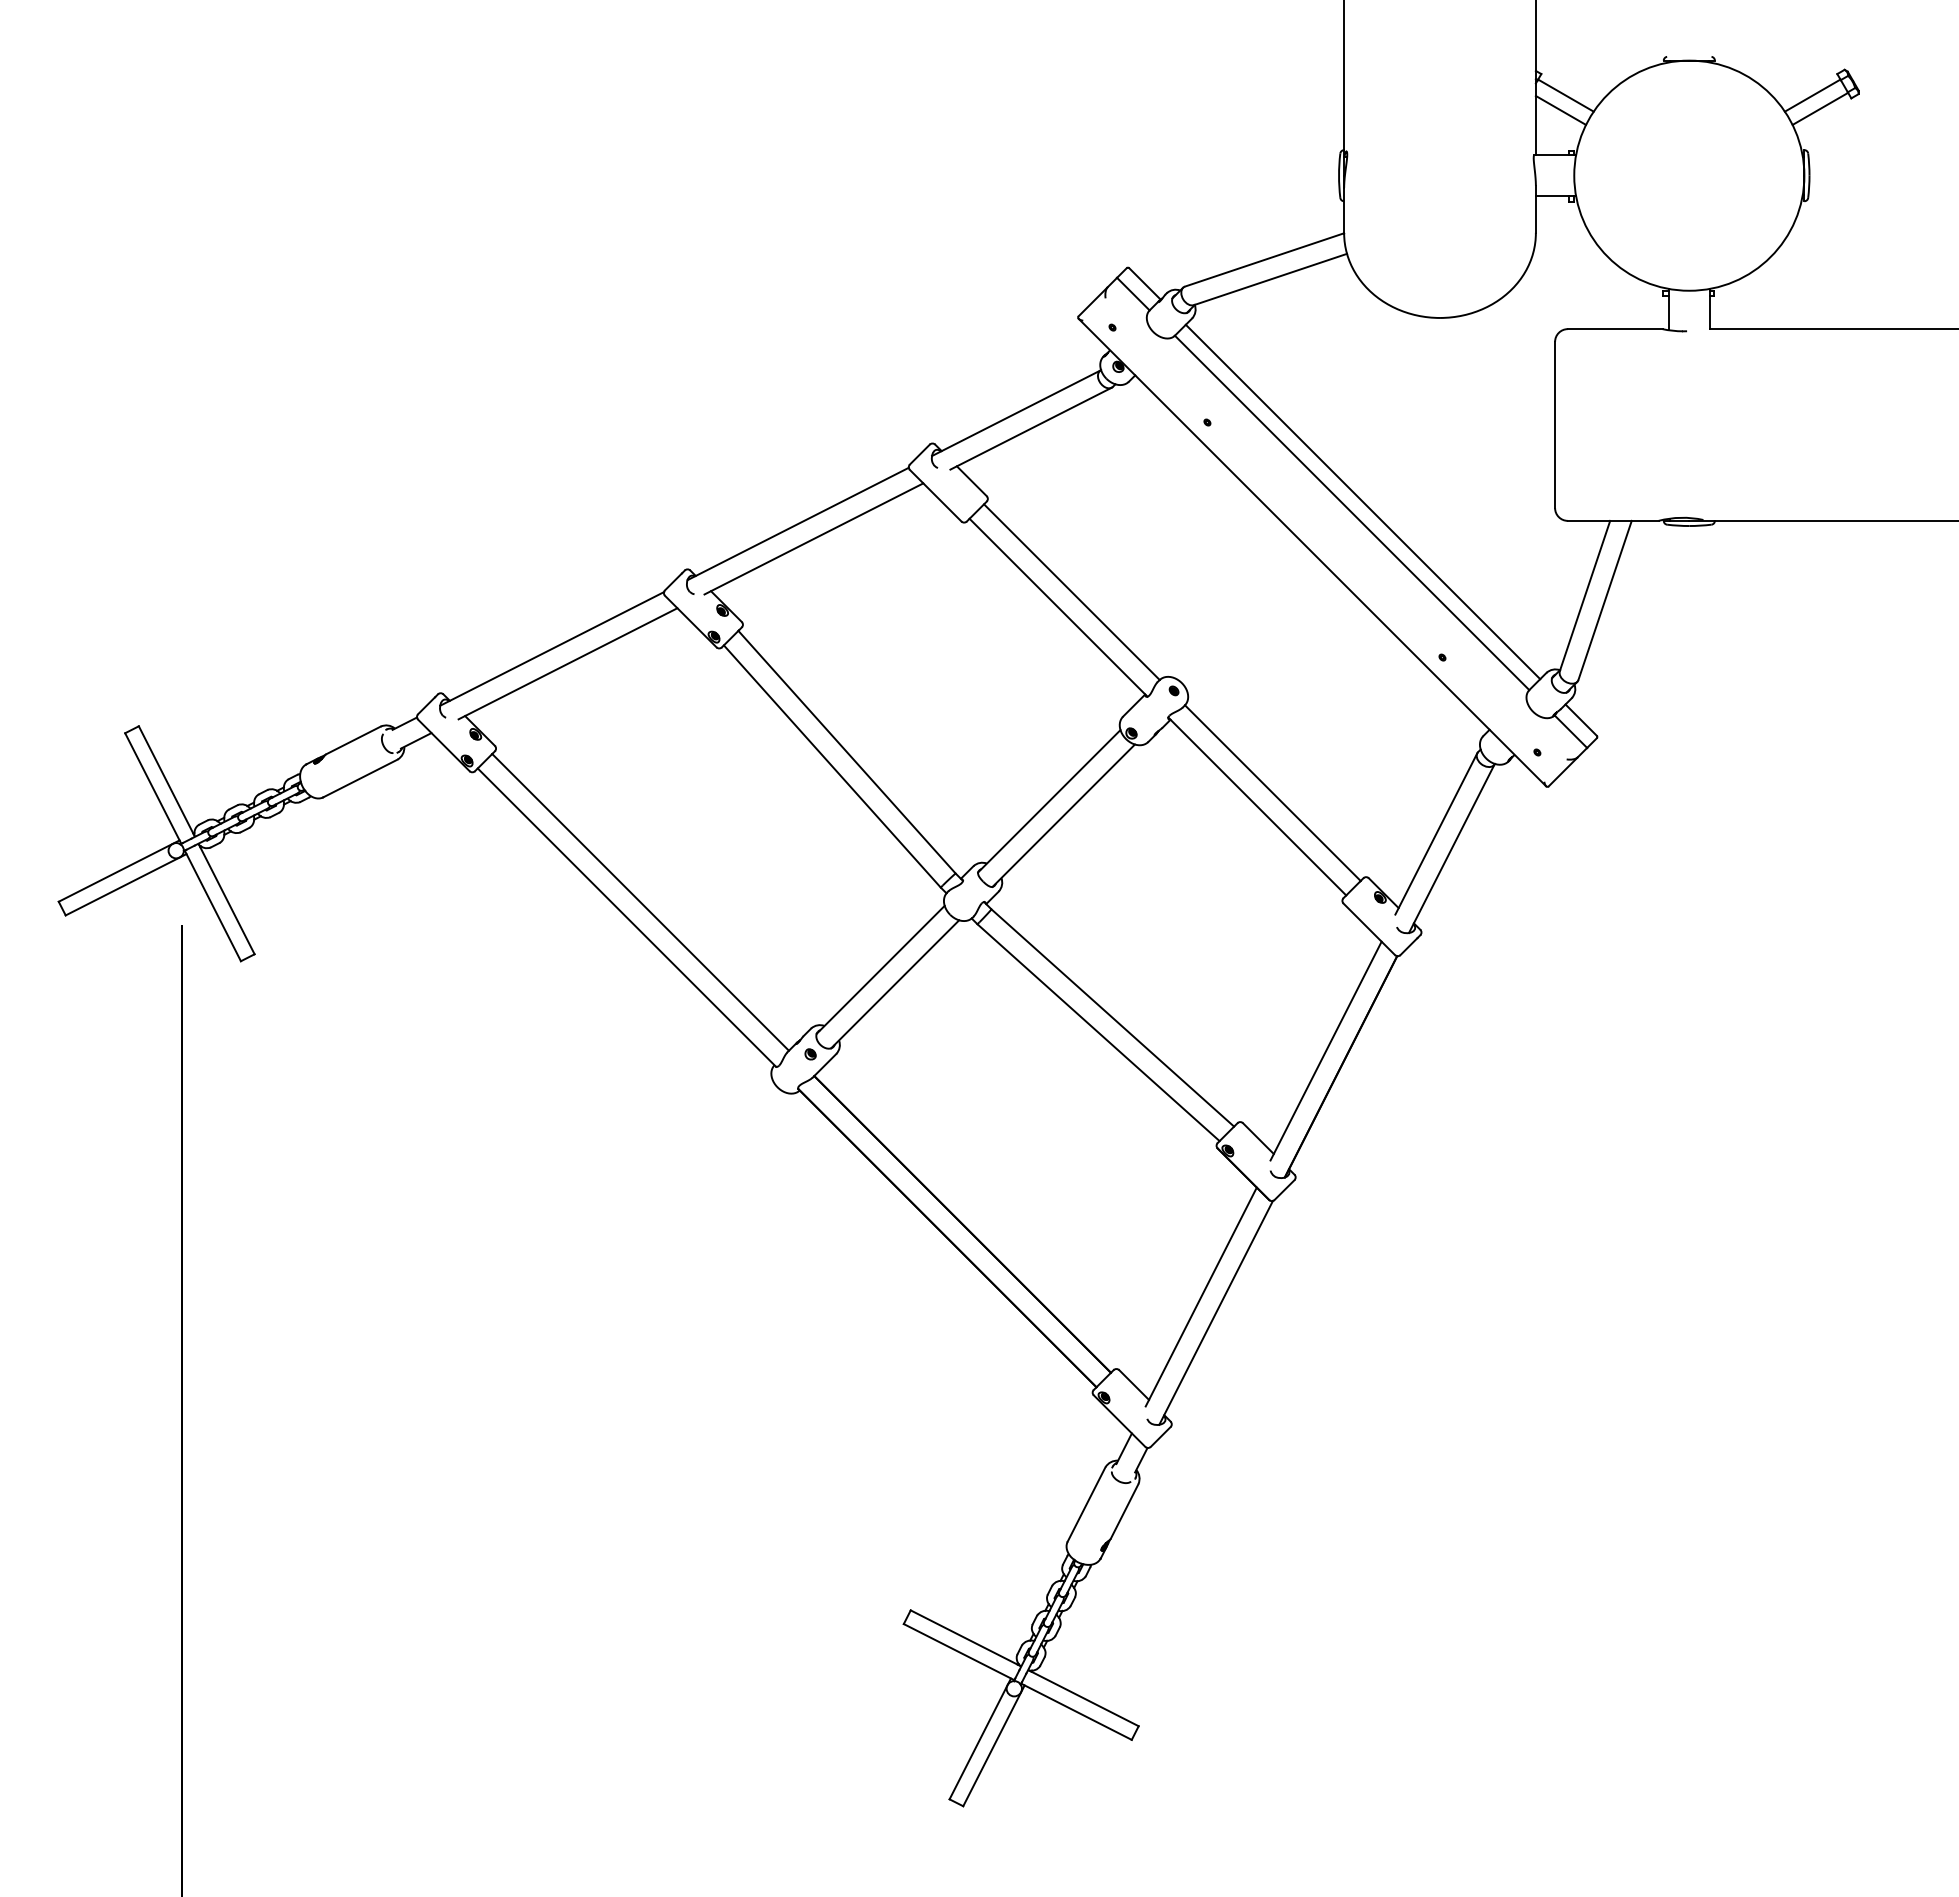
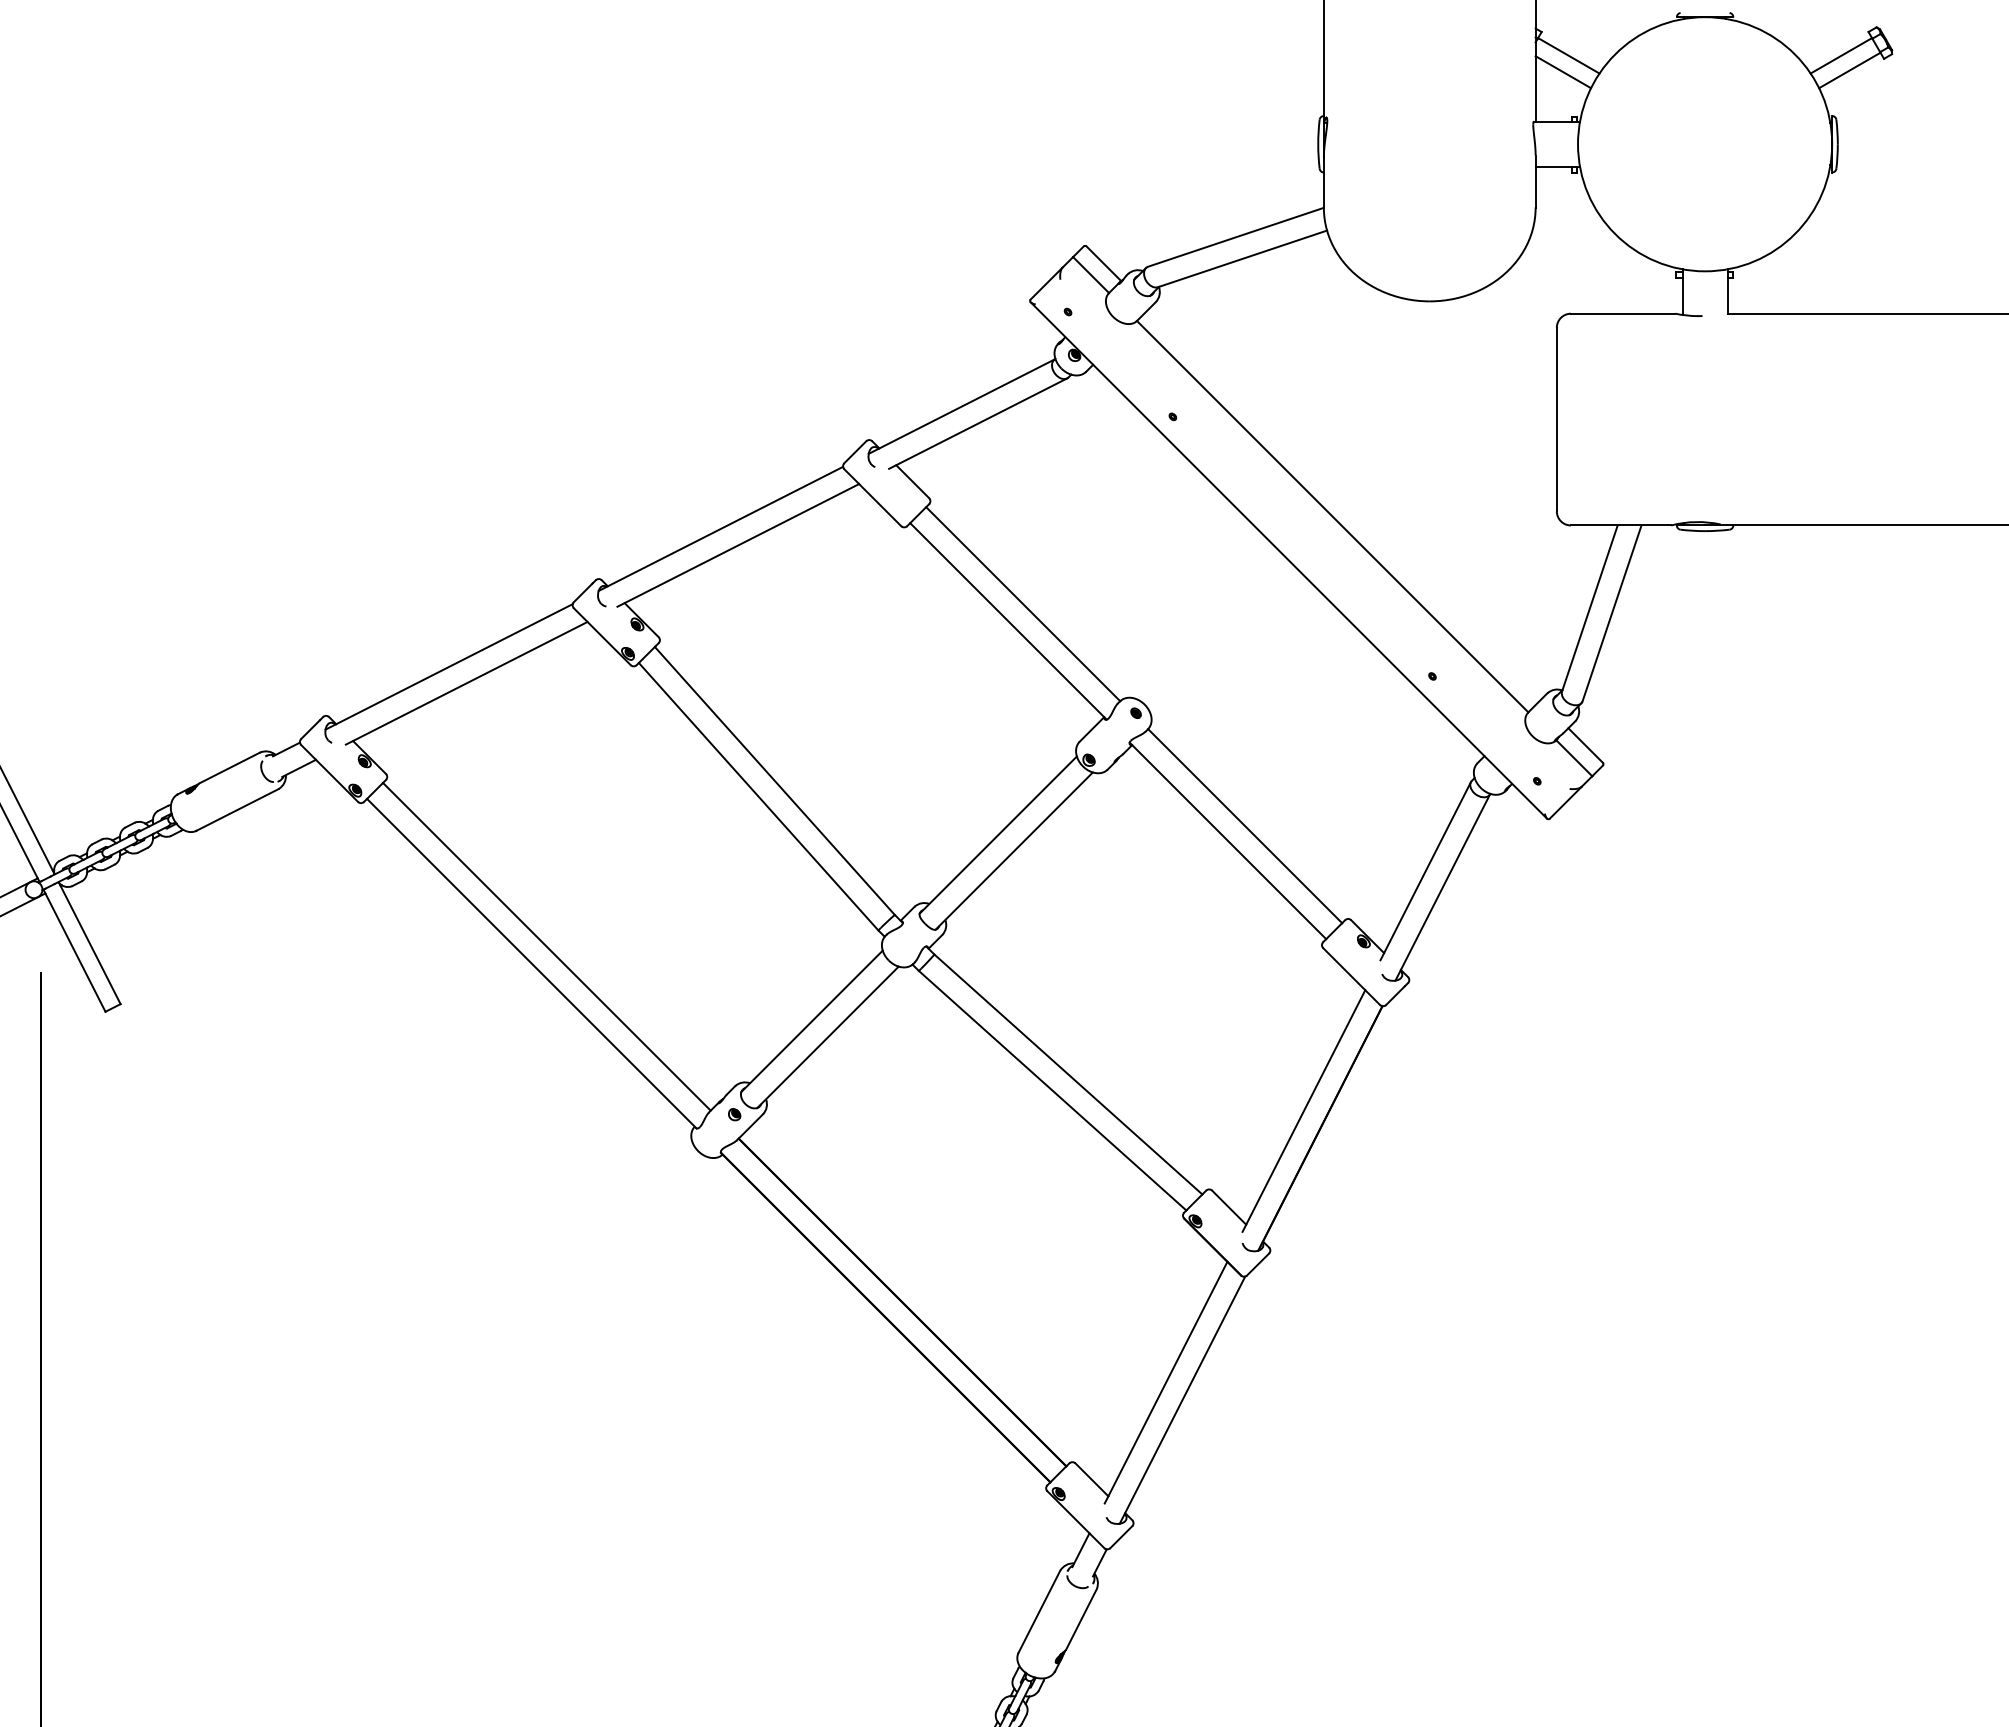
line: (1362, 501) -> (1344, 504), removed

